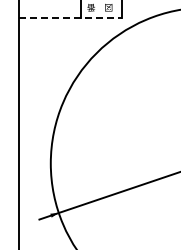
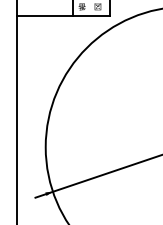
line: (70, 17) -> (63, 15), dashed -> solid

